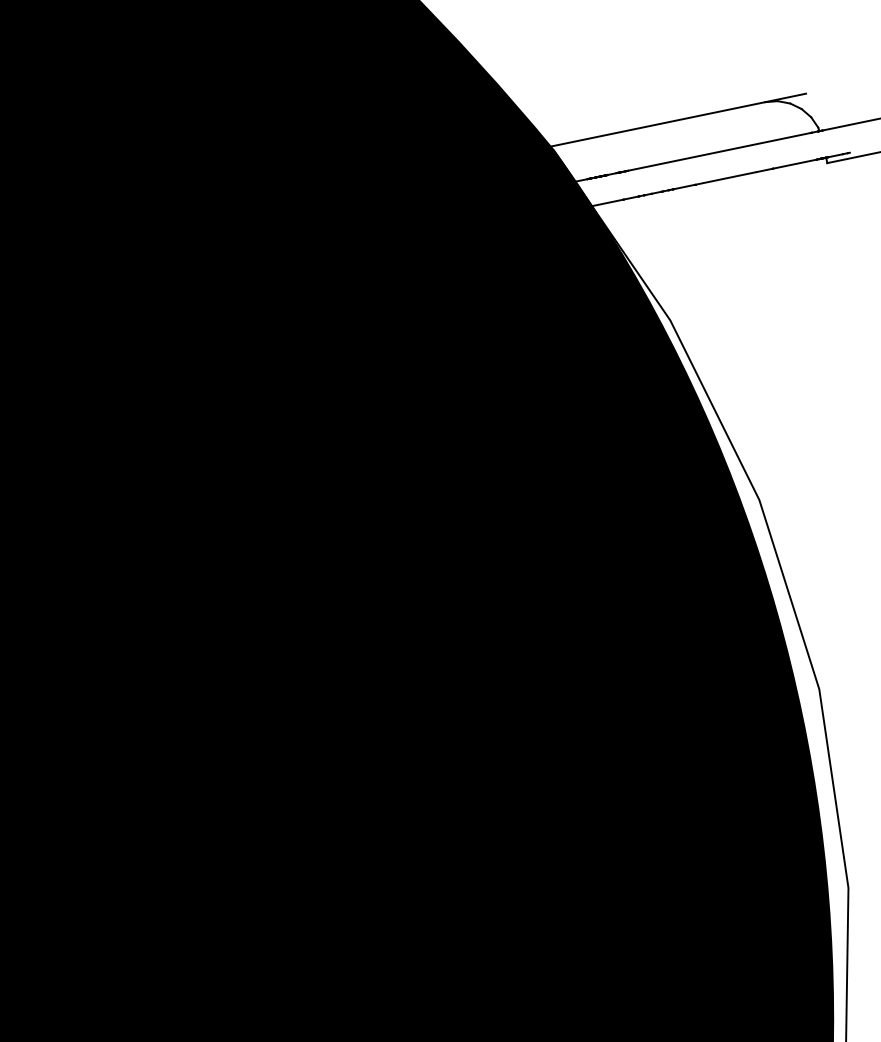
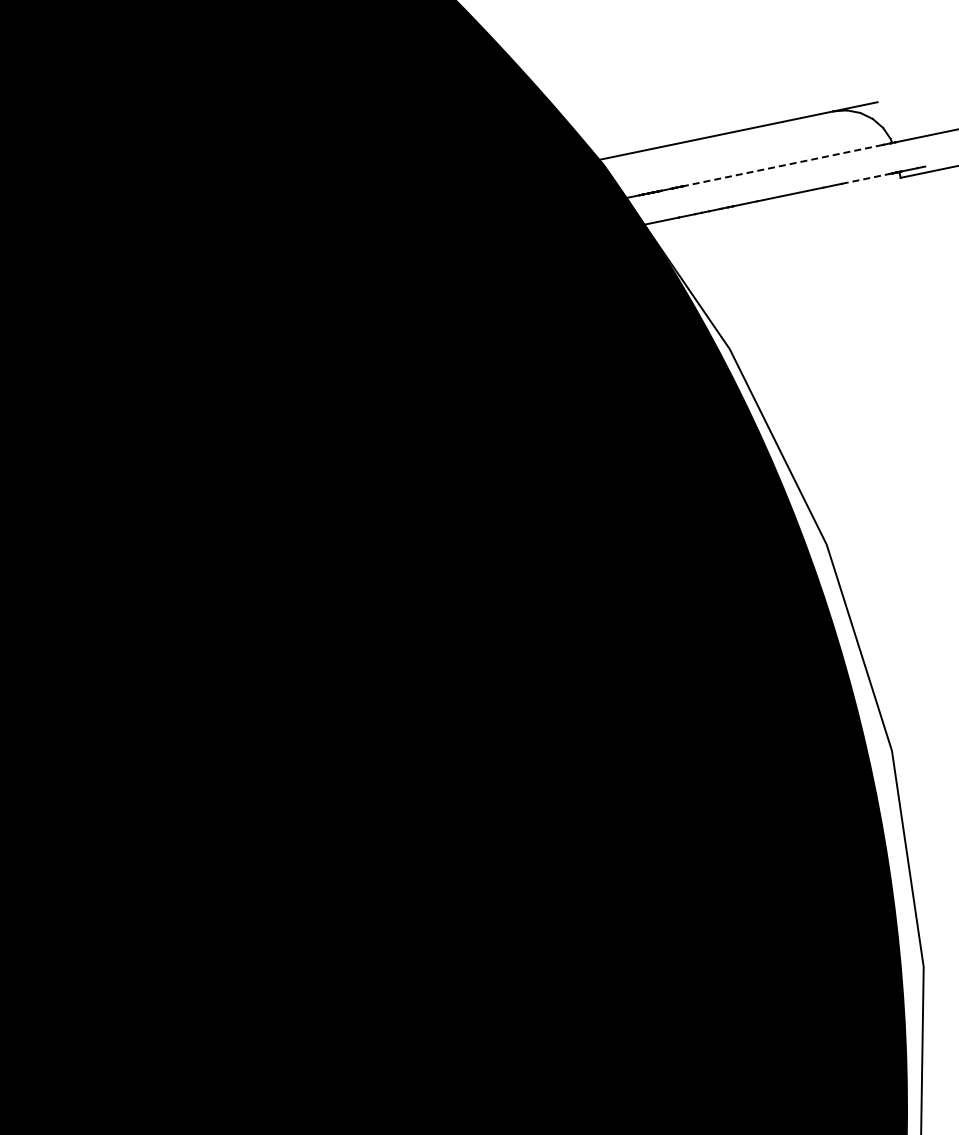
line: (718, 151) -> (782, 165), solid -> dashed
line: (795, 163) -> (866, 178), solid -> dashed

